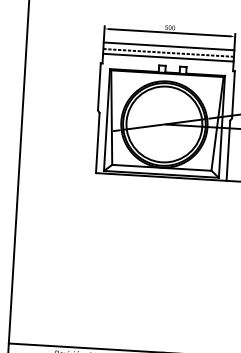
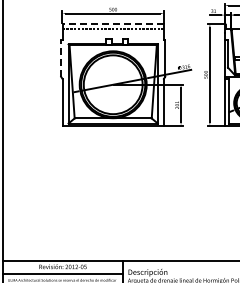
line: (169, 46) -> (113, 24), solid -> dashed
line: (167, 57) -> (112, 32), removed
line: (99, 86) -> (61, 58), solid -> dashed

